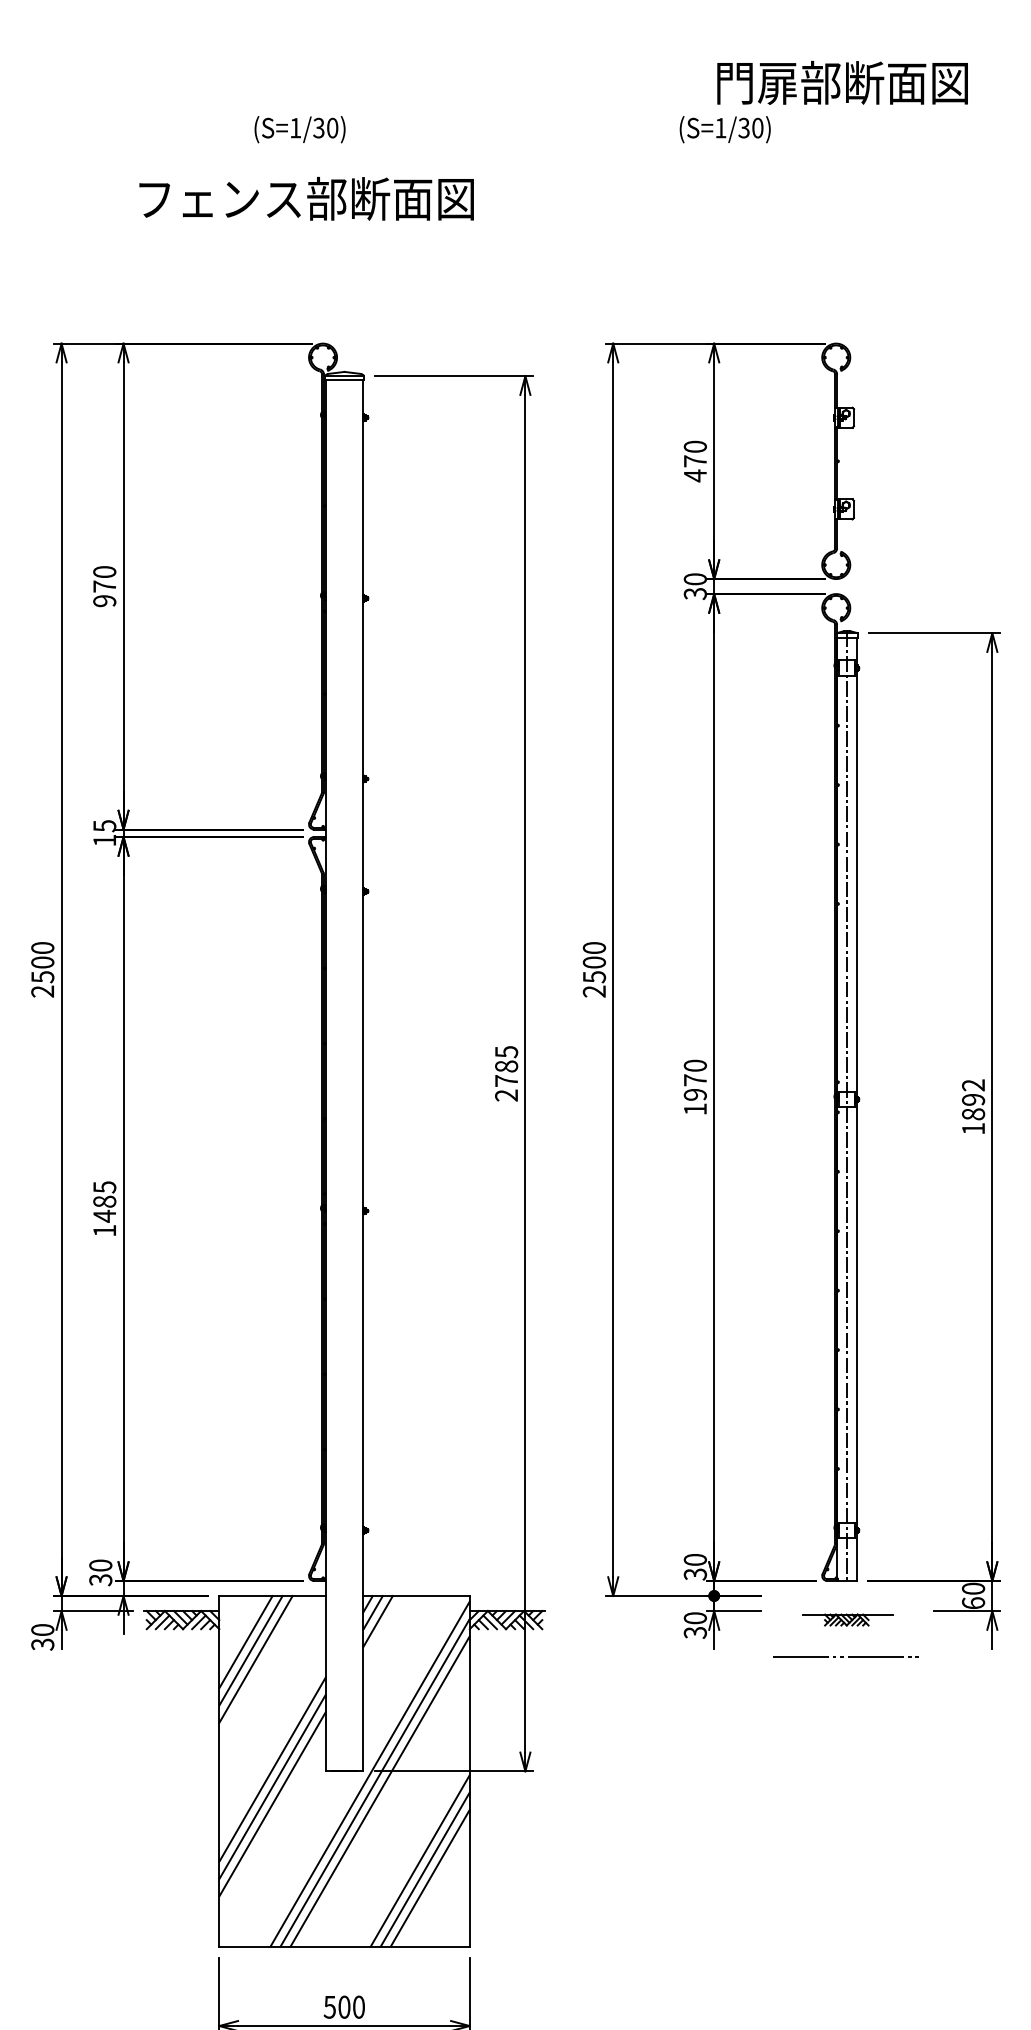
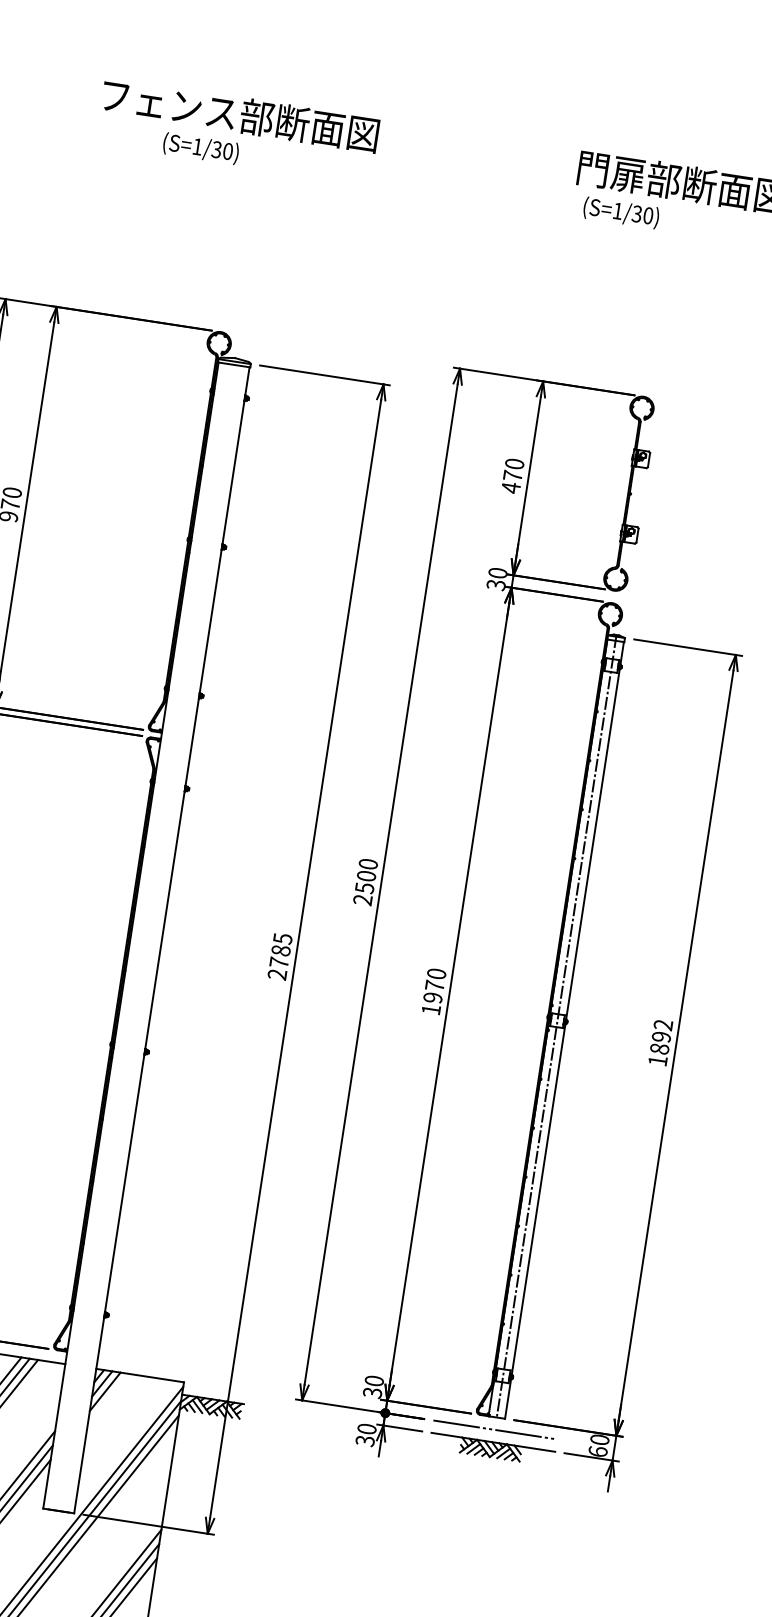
text: (299, 129) -> (200, 148), moved
text: (724, 129) -> (620, 212), moved
text: (306, 198) -> (240, 114), moved
part: (847, 1619) -> (492, 1449), size x1.67
line: (843, 1656) -> (491, 1429), moved

